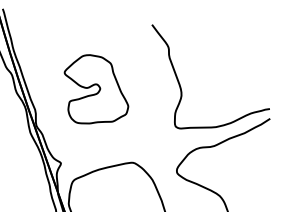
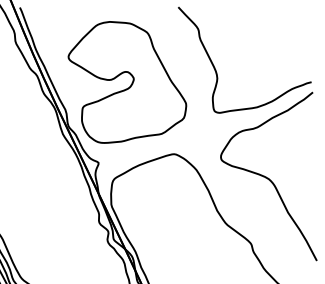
part: (96, 90) -> (127, 82), size x1.67

